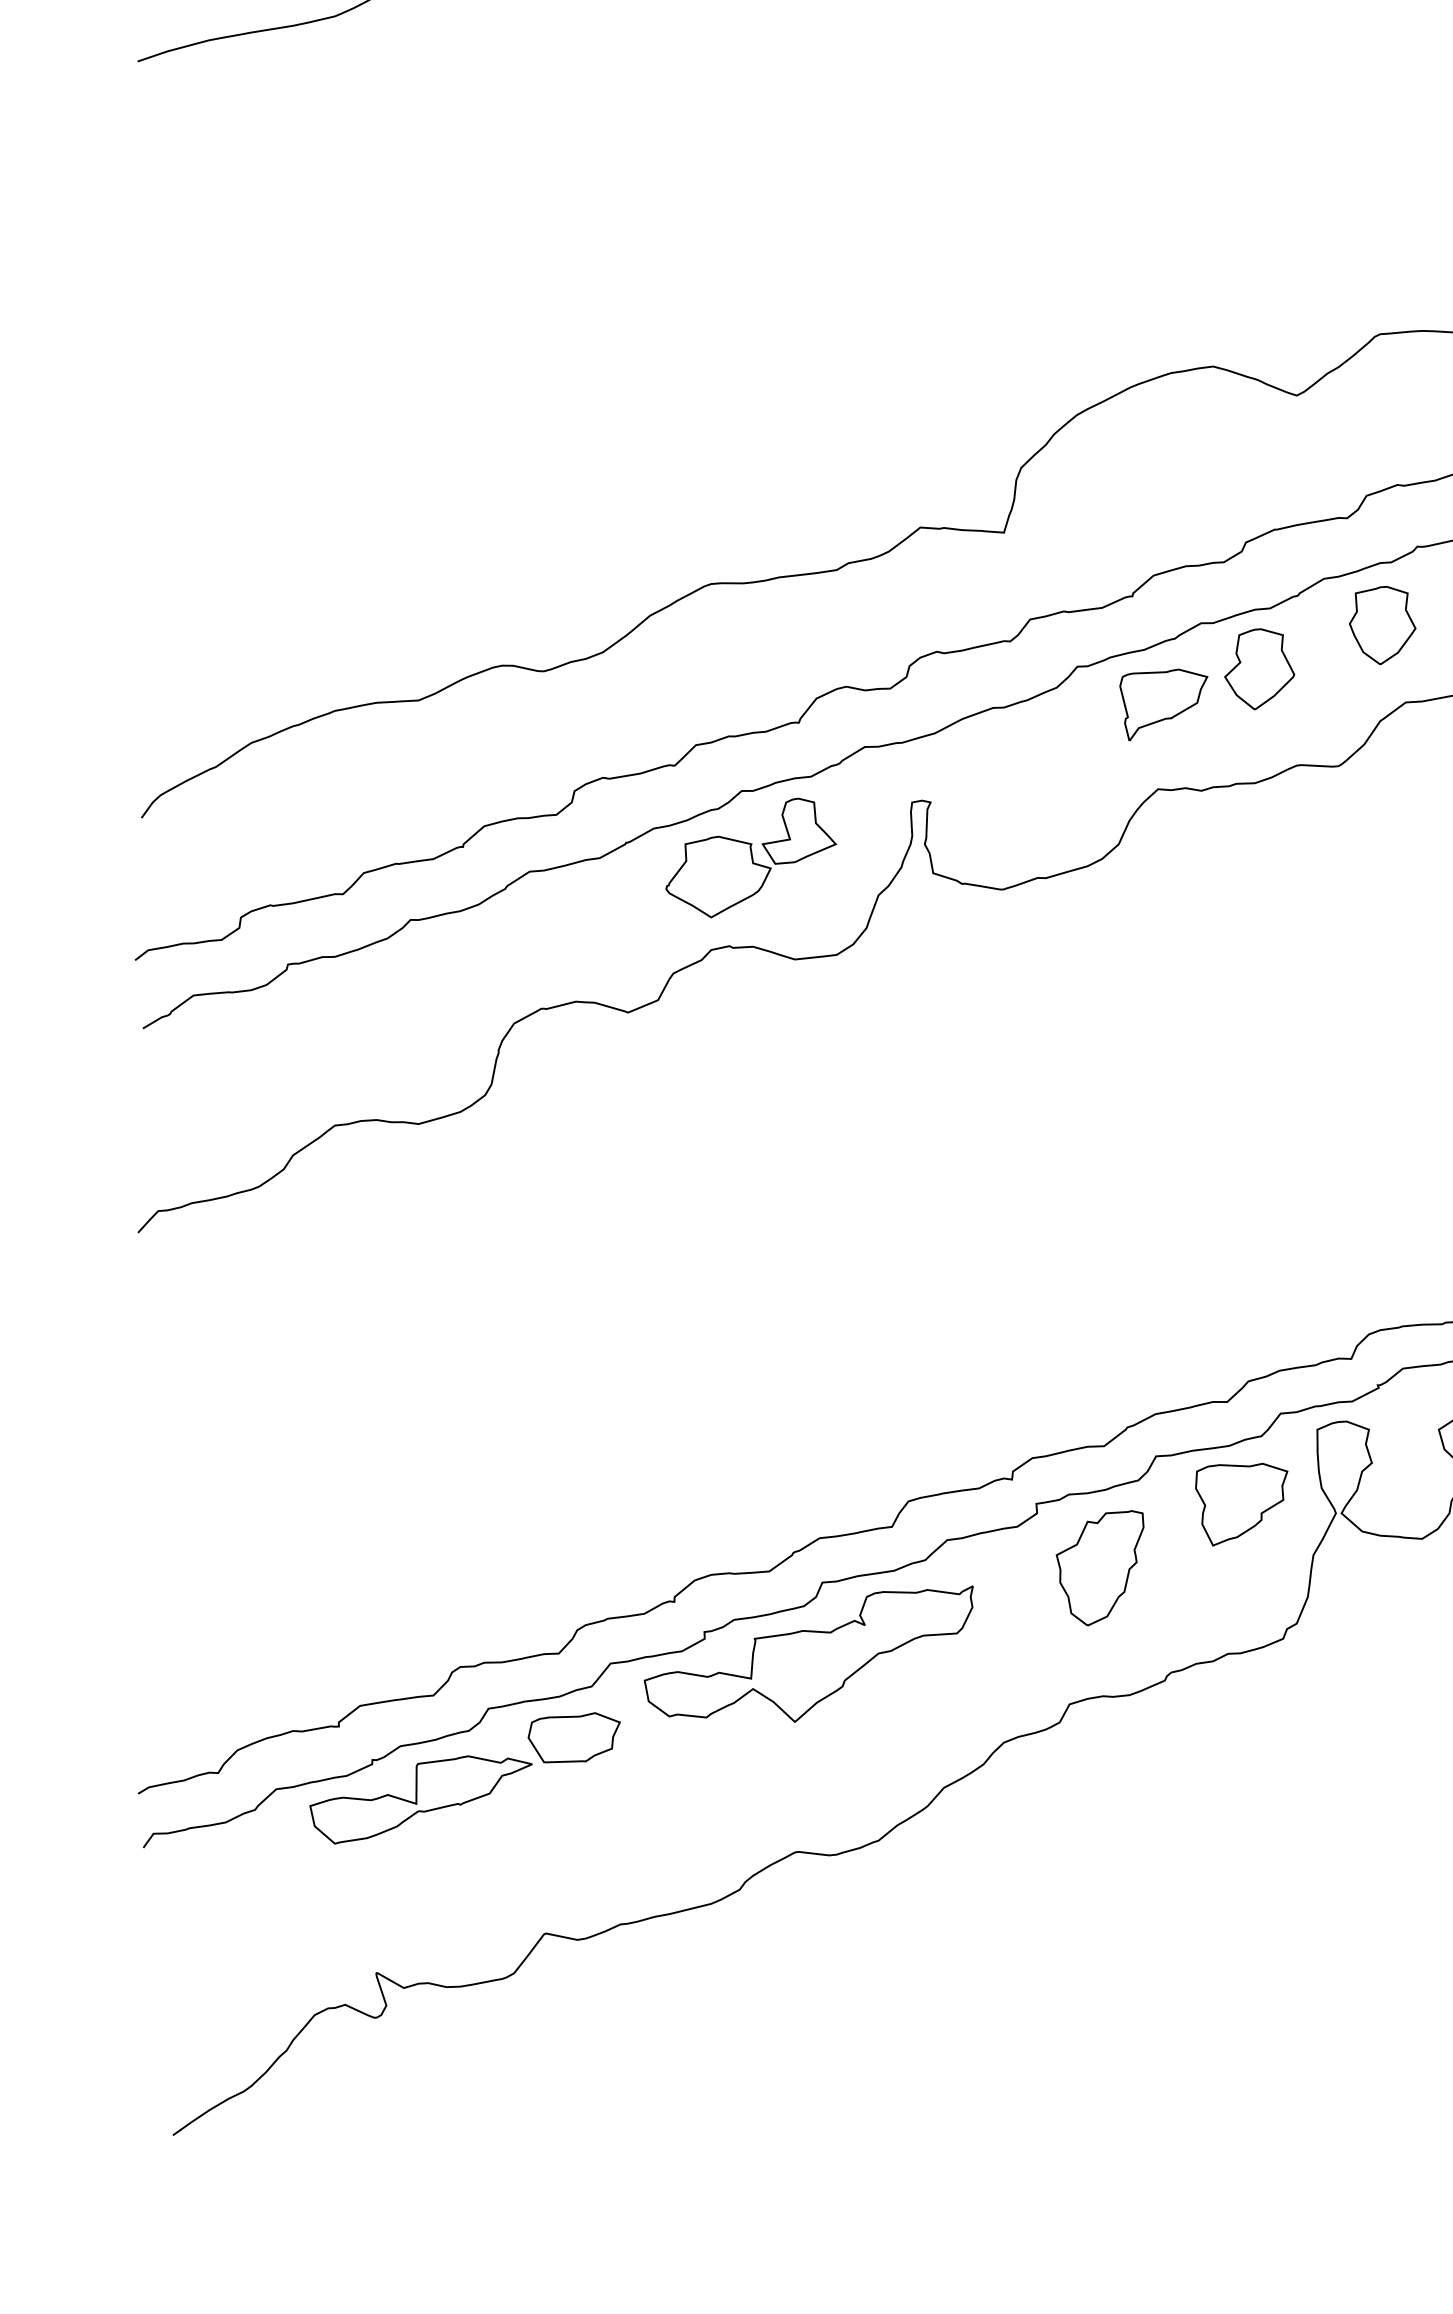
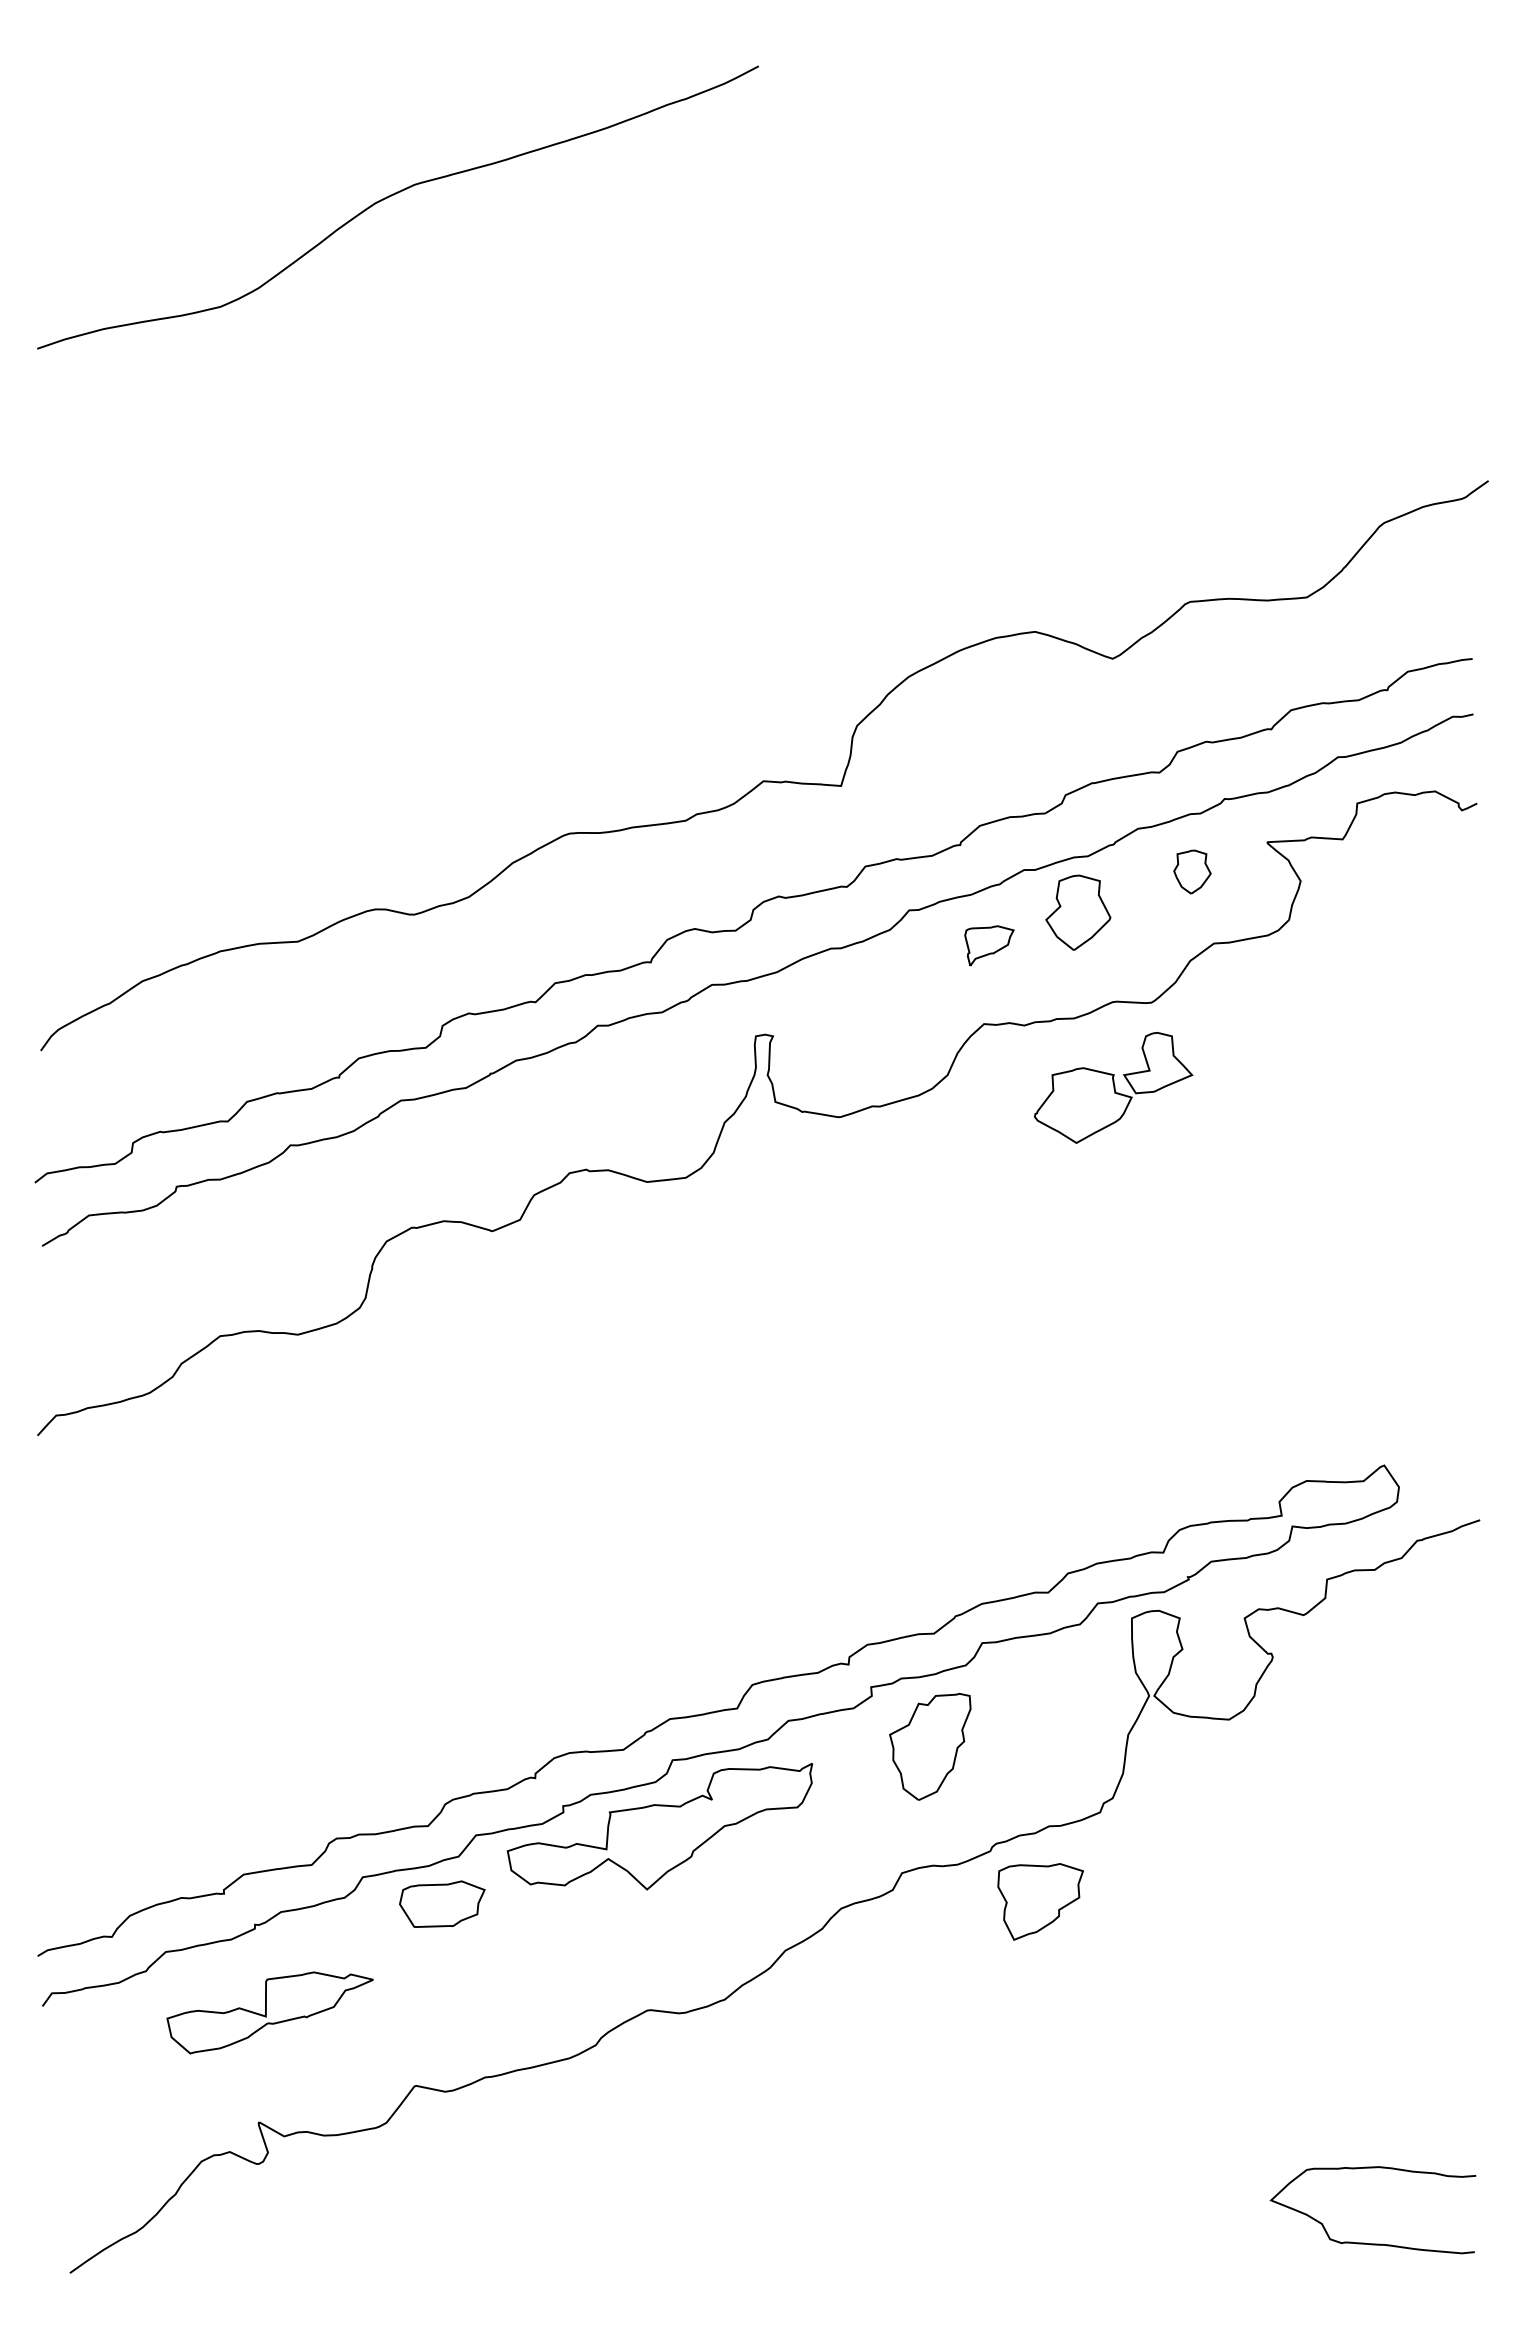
part: (1382, 624) -> (1192, 871), size x0.6
part: (1163, 704) -> (989, 945), size x0.6
part: (751, 857) -> (1113, 1087), moved
part: (1241, 1504) -> (1040, 1901), moved
part: (420, 1799) -> (269, 2012), moved

